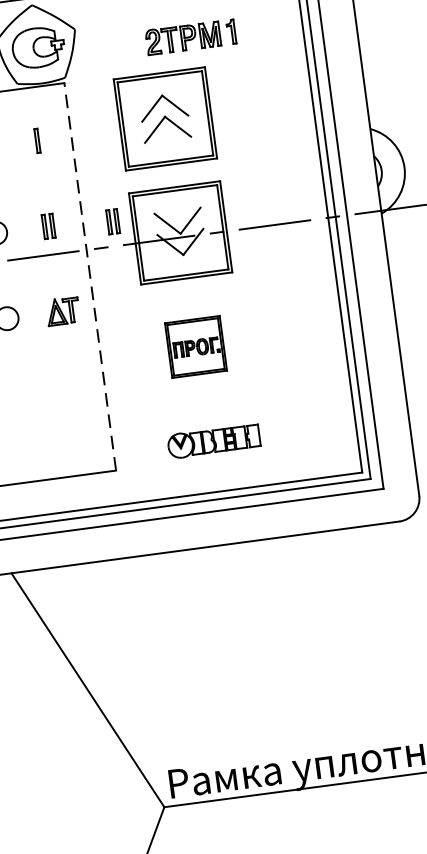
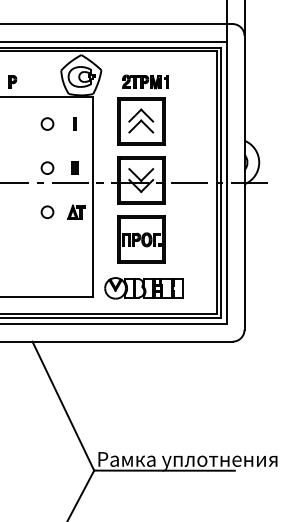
part: (190, 36) -> (145, 81), moved
part: (112, 220) -> (107, 169), removed
line: (90, 276) -> (92, 196), dashed -> solid
part: (196, 347) -> (141, 239), size x1.67
part: (212, 441) -> (143, 288), size x1.67

